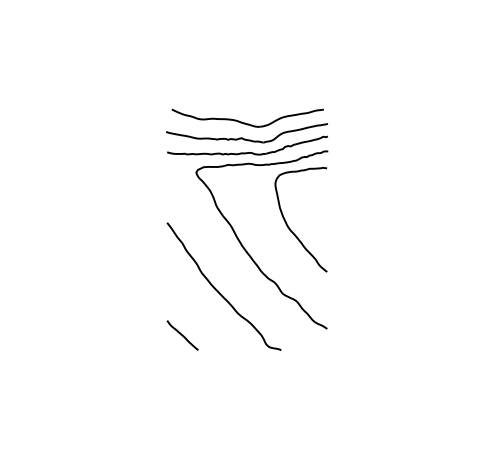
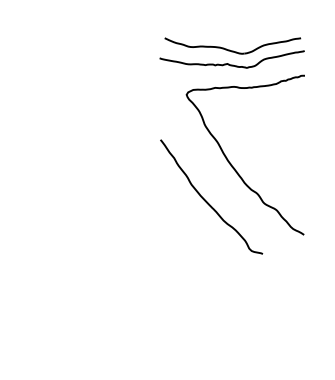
part: (247, 152) -> (232, 76), removed
curve: (288, 225) -> (269, 142), removed
line: (182, 335) -> (174, 240), removed

